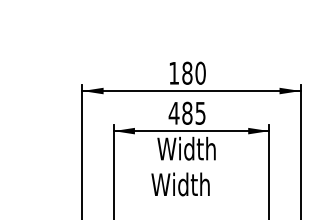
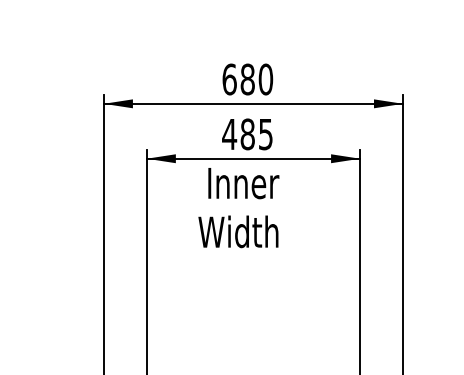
text: (174, 73) -> (229, 79), 180 -> 680
text: (186, 148) -> (246, 182), Width -> Inner

